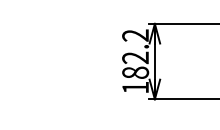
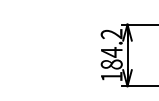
text: (135, 57) -> (111, 52), 182.2 -> 184.2

